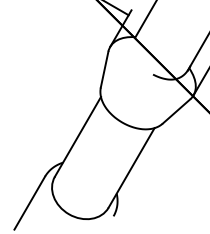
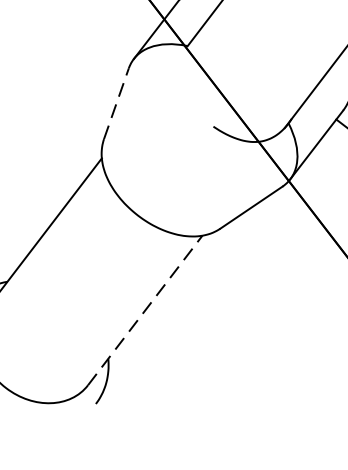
line: (104, 69) -> (116, 103), solid -> dashed
line: (131, 167) -> (145, 309), solid -> dashed

